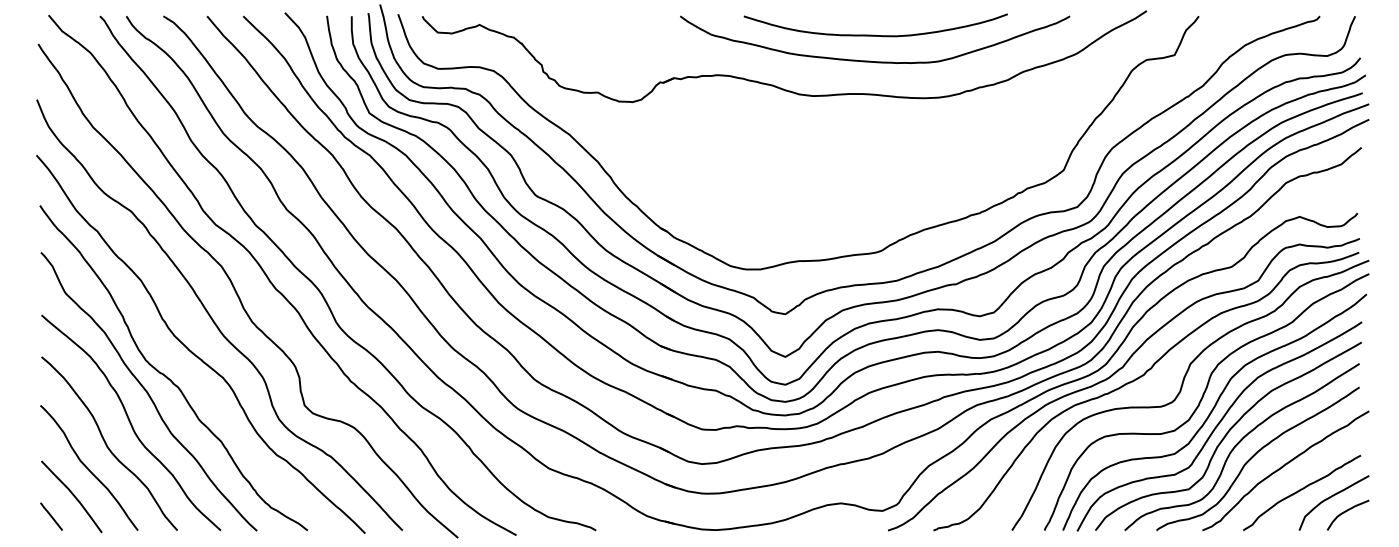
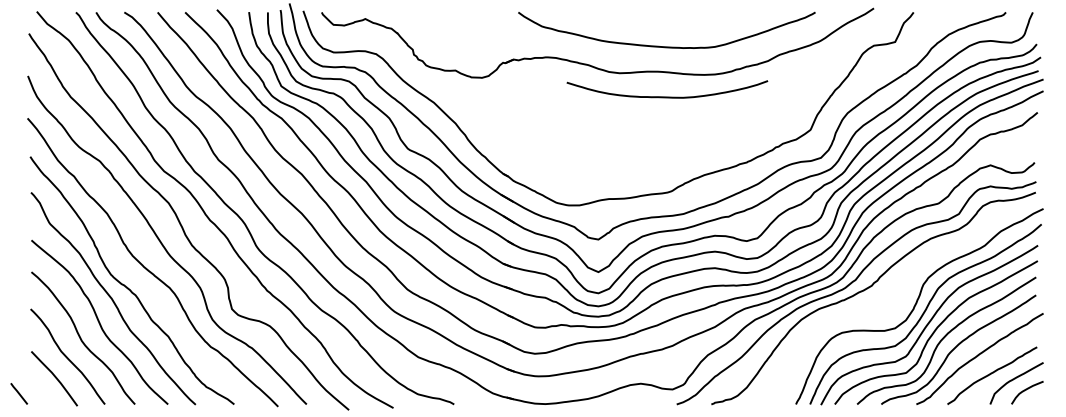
curve: (874, 34) -> (666, 96), moved
curve: (1181, 391) -> (900, 298), removed
line: (51, 516) -> (19, 393), moved

